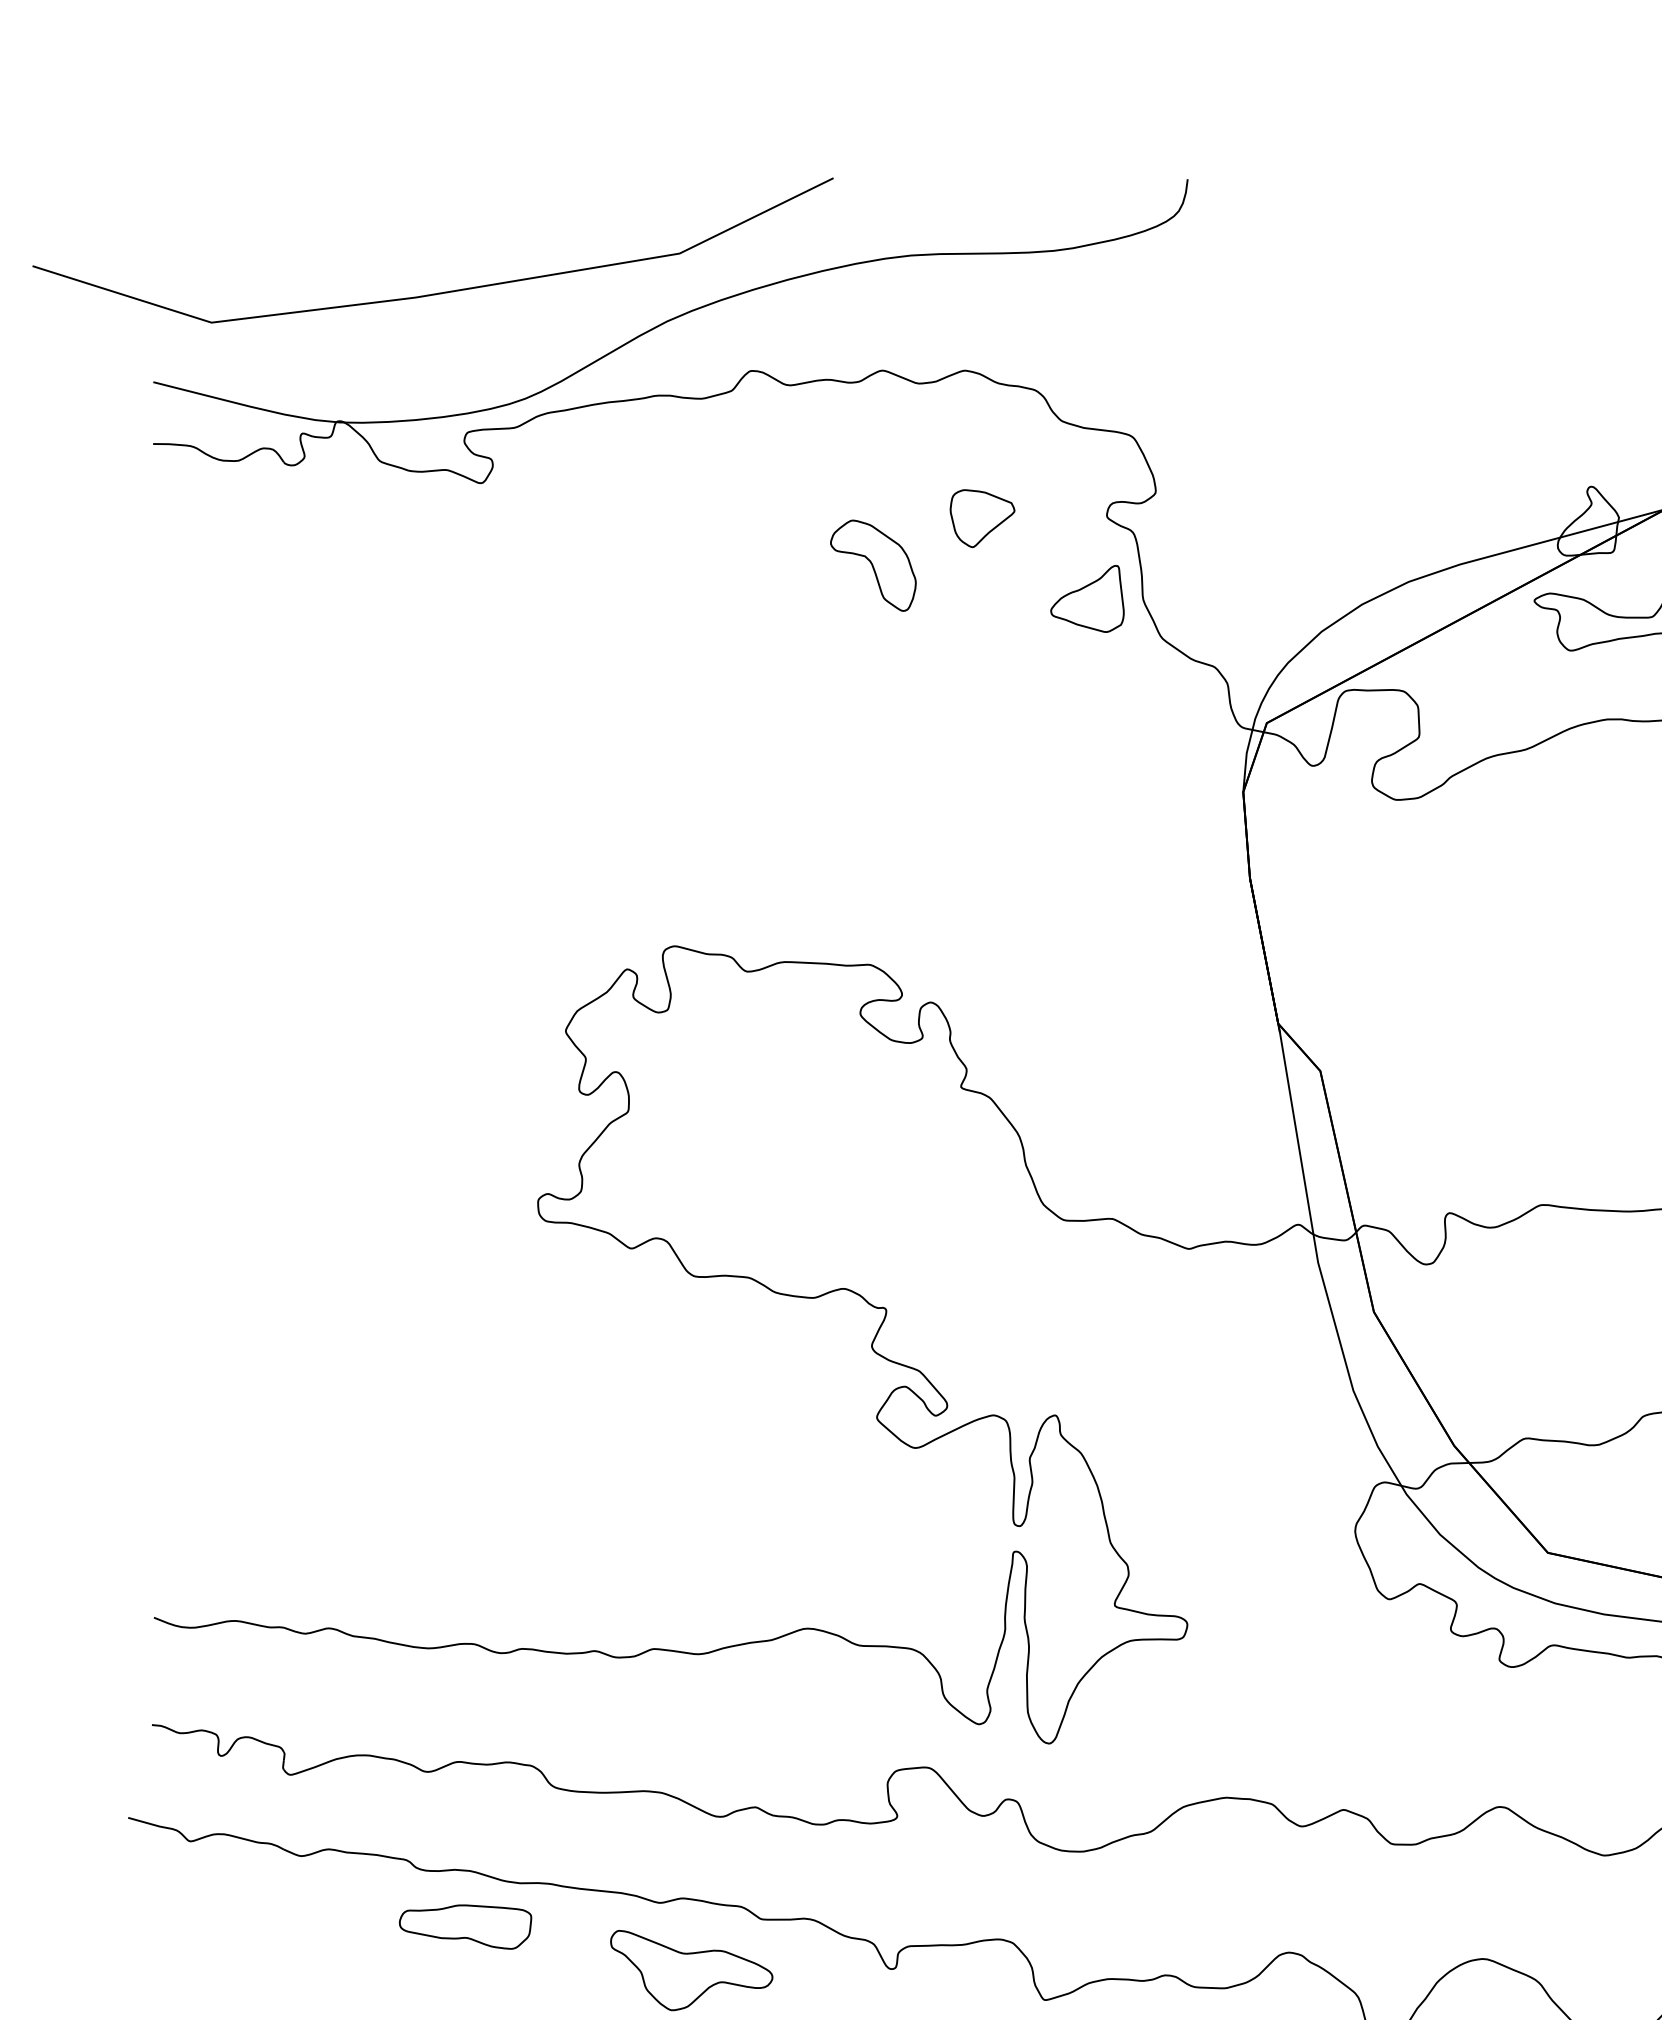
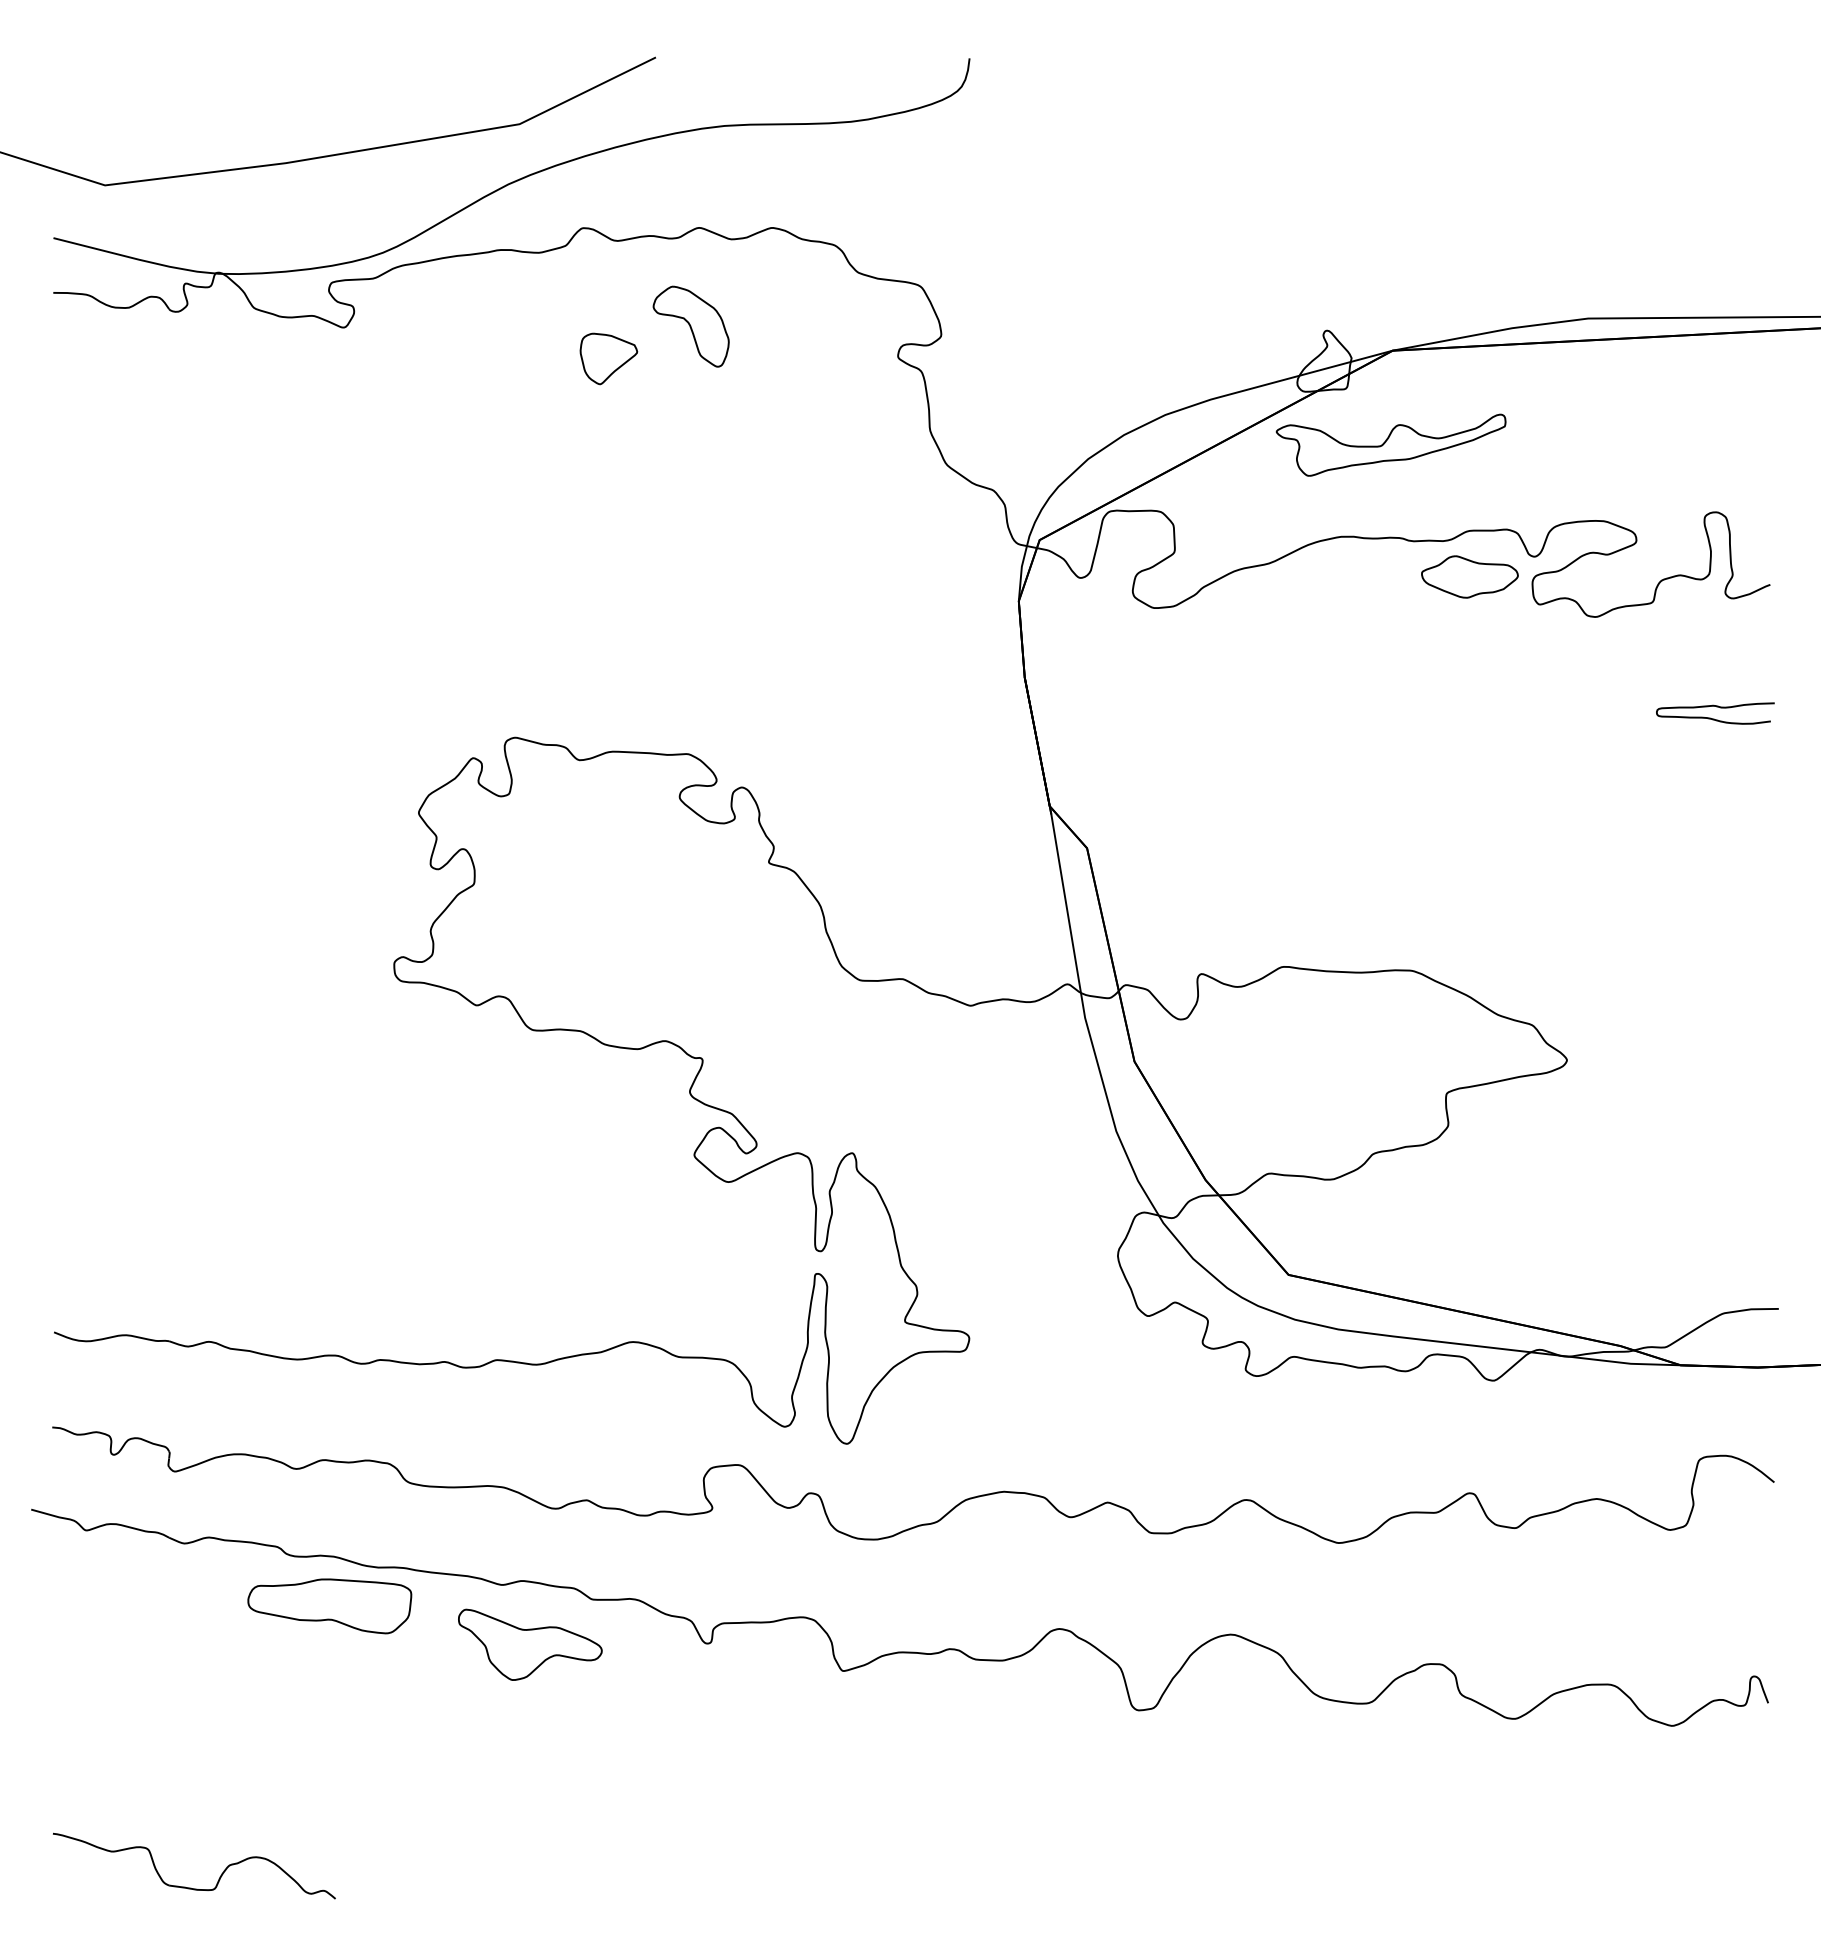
part: (982, 518) -> (608, 358), moved
part: (872, 565) -> (690, 326), moved
part: (1087, 598) -> (880, 429), removed
part: (466, 1927) -> (330, 1606), size x1.4

